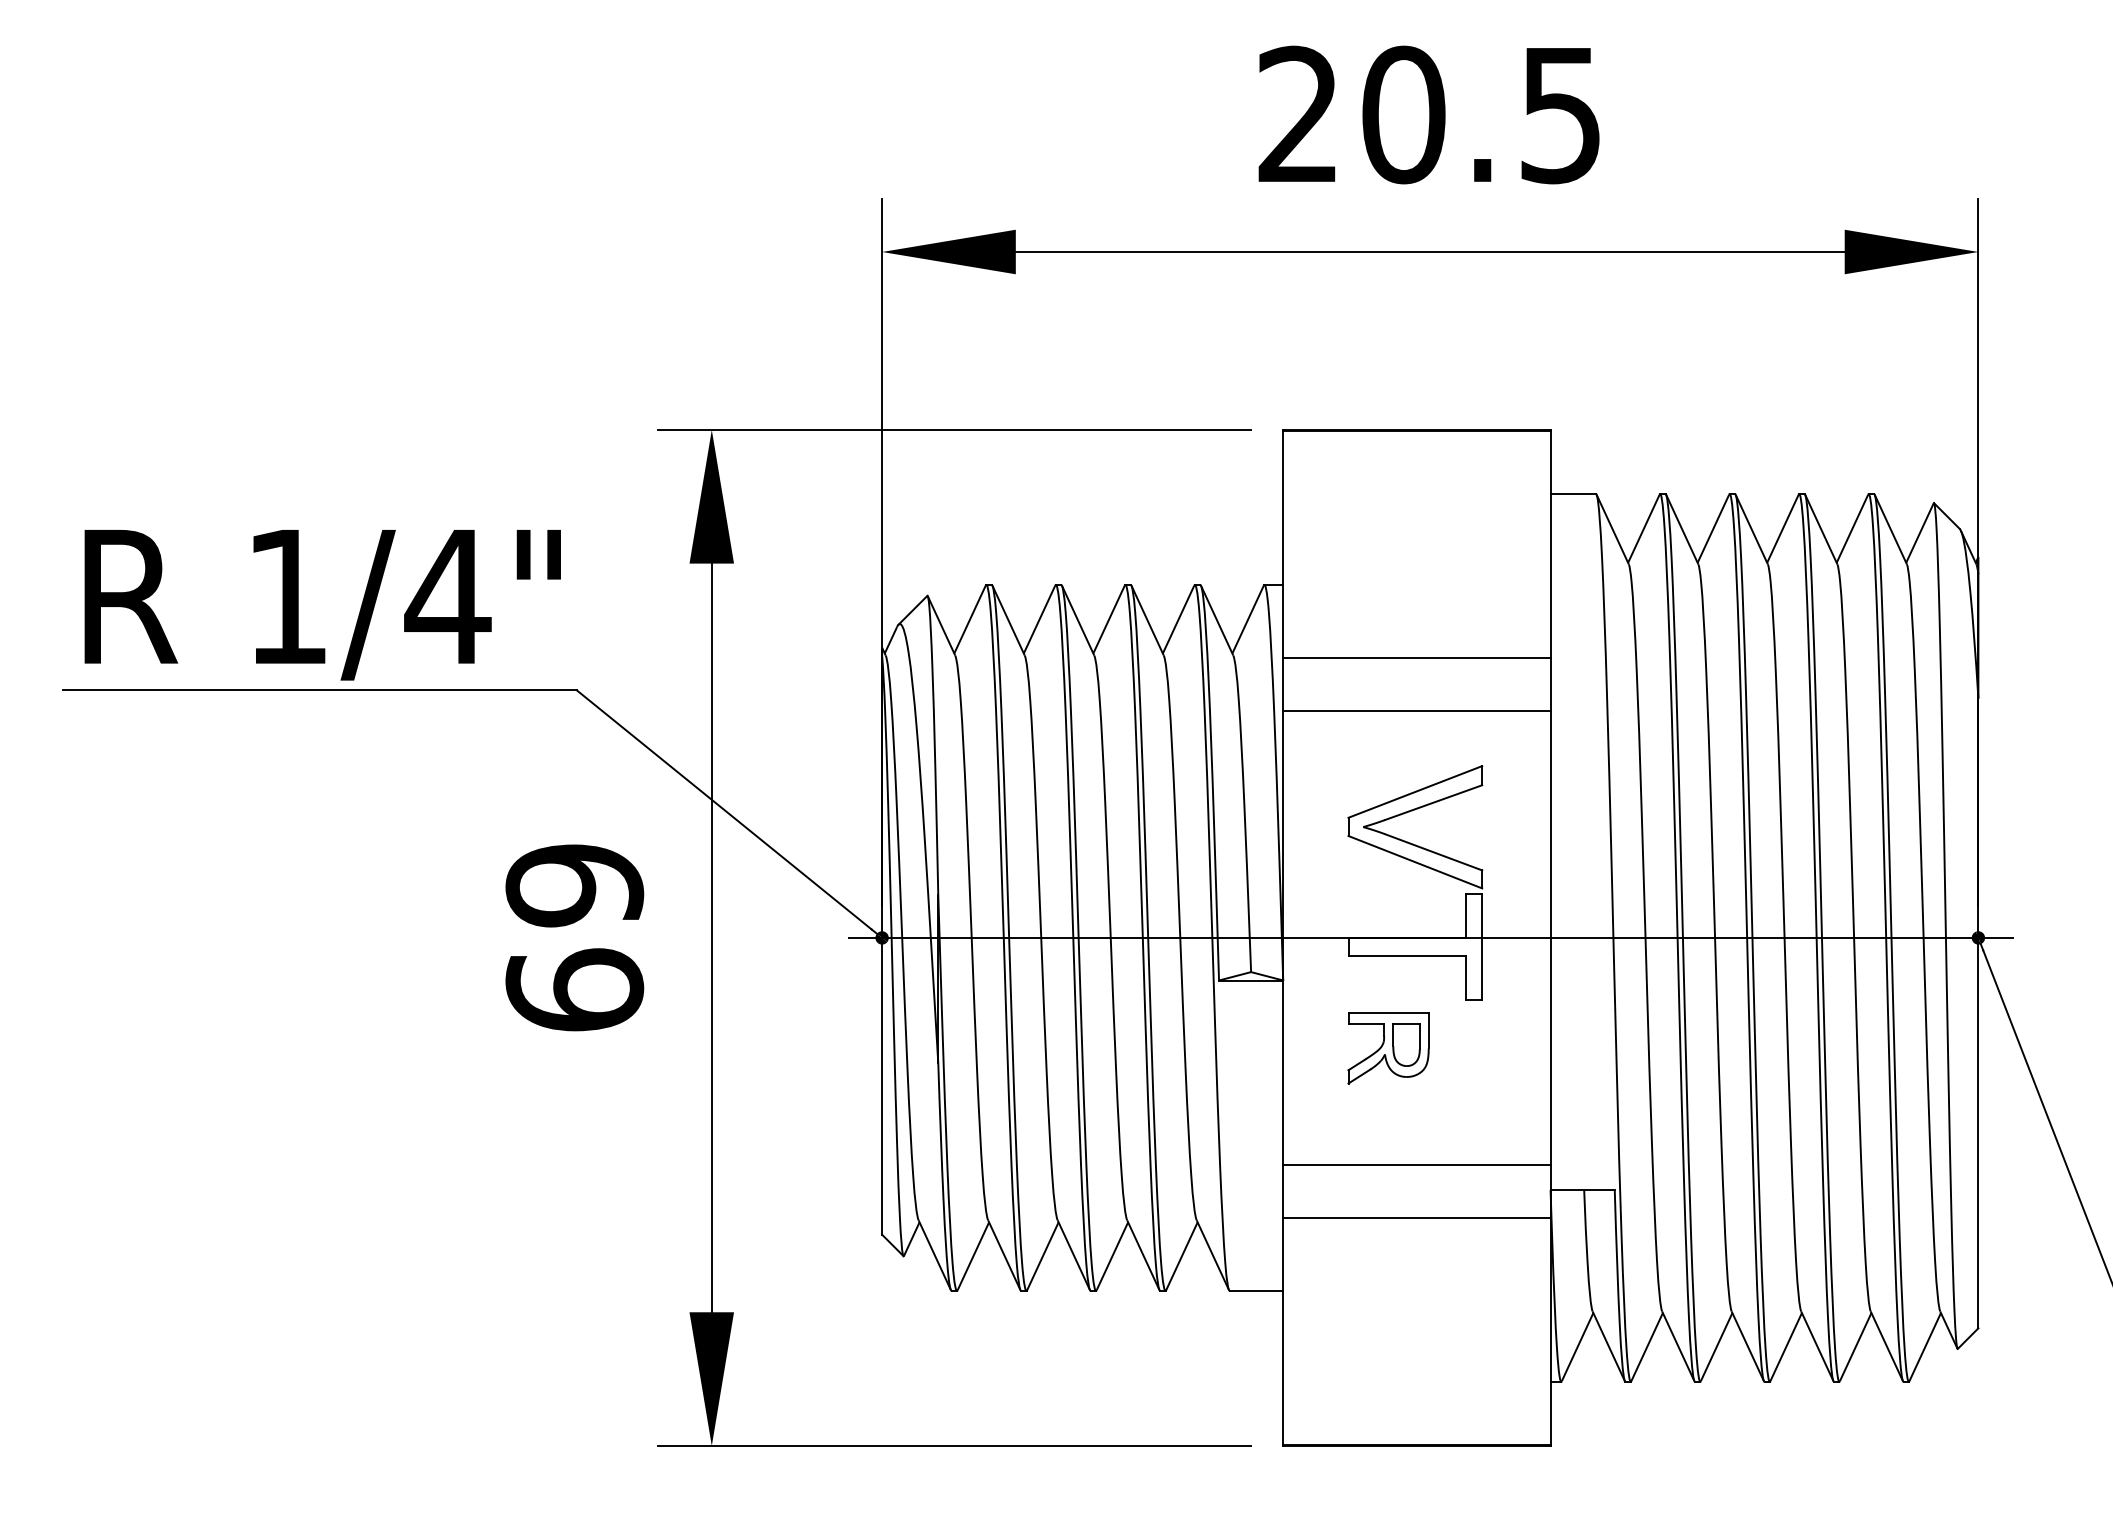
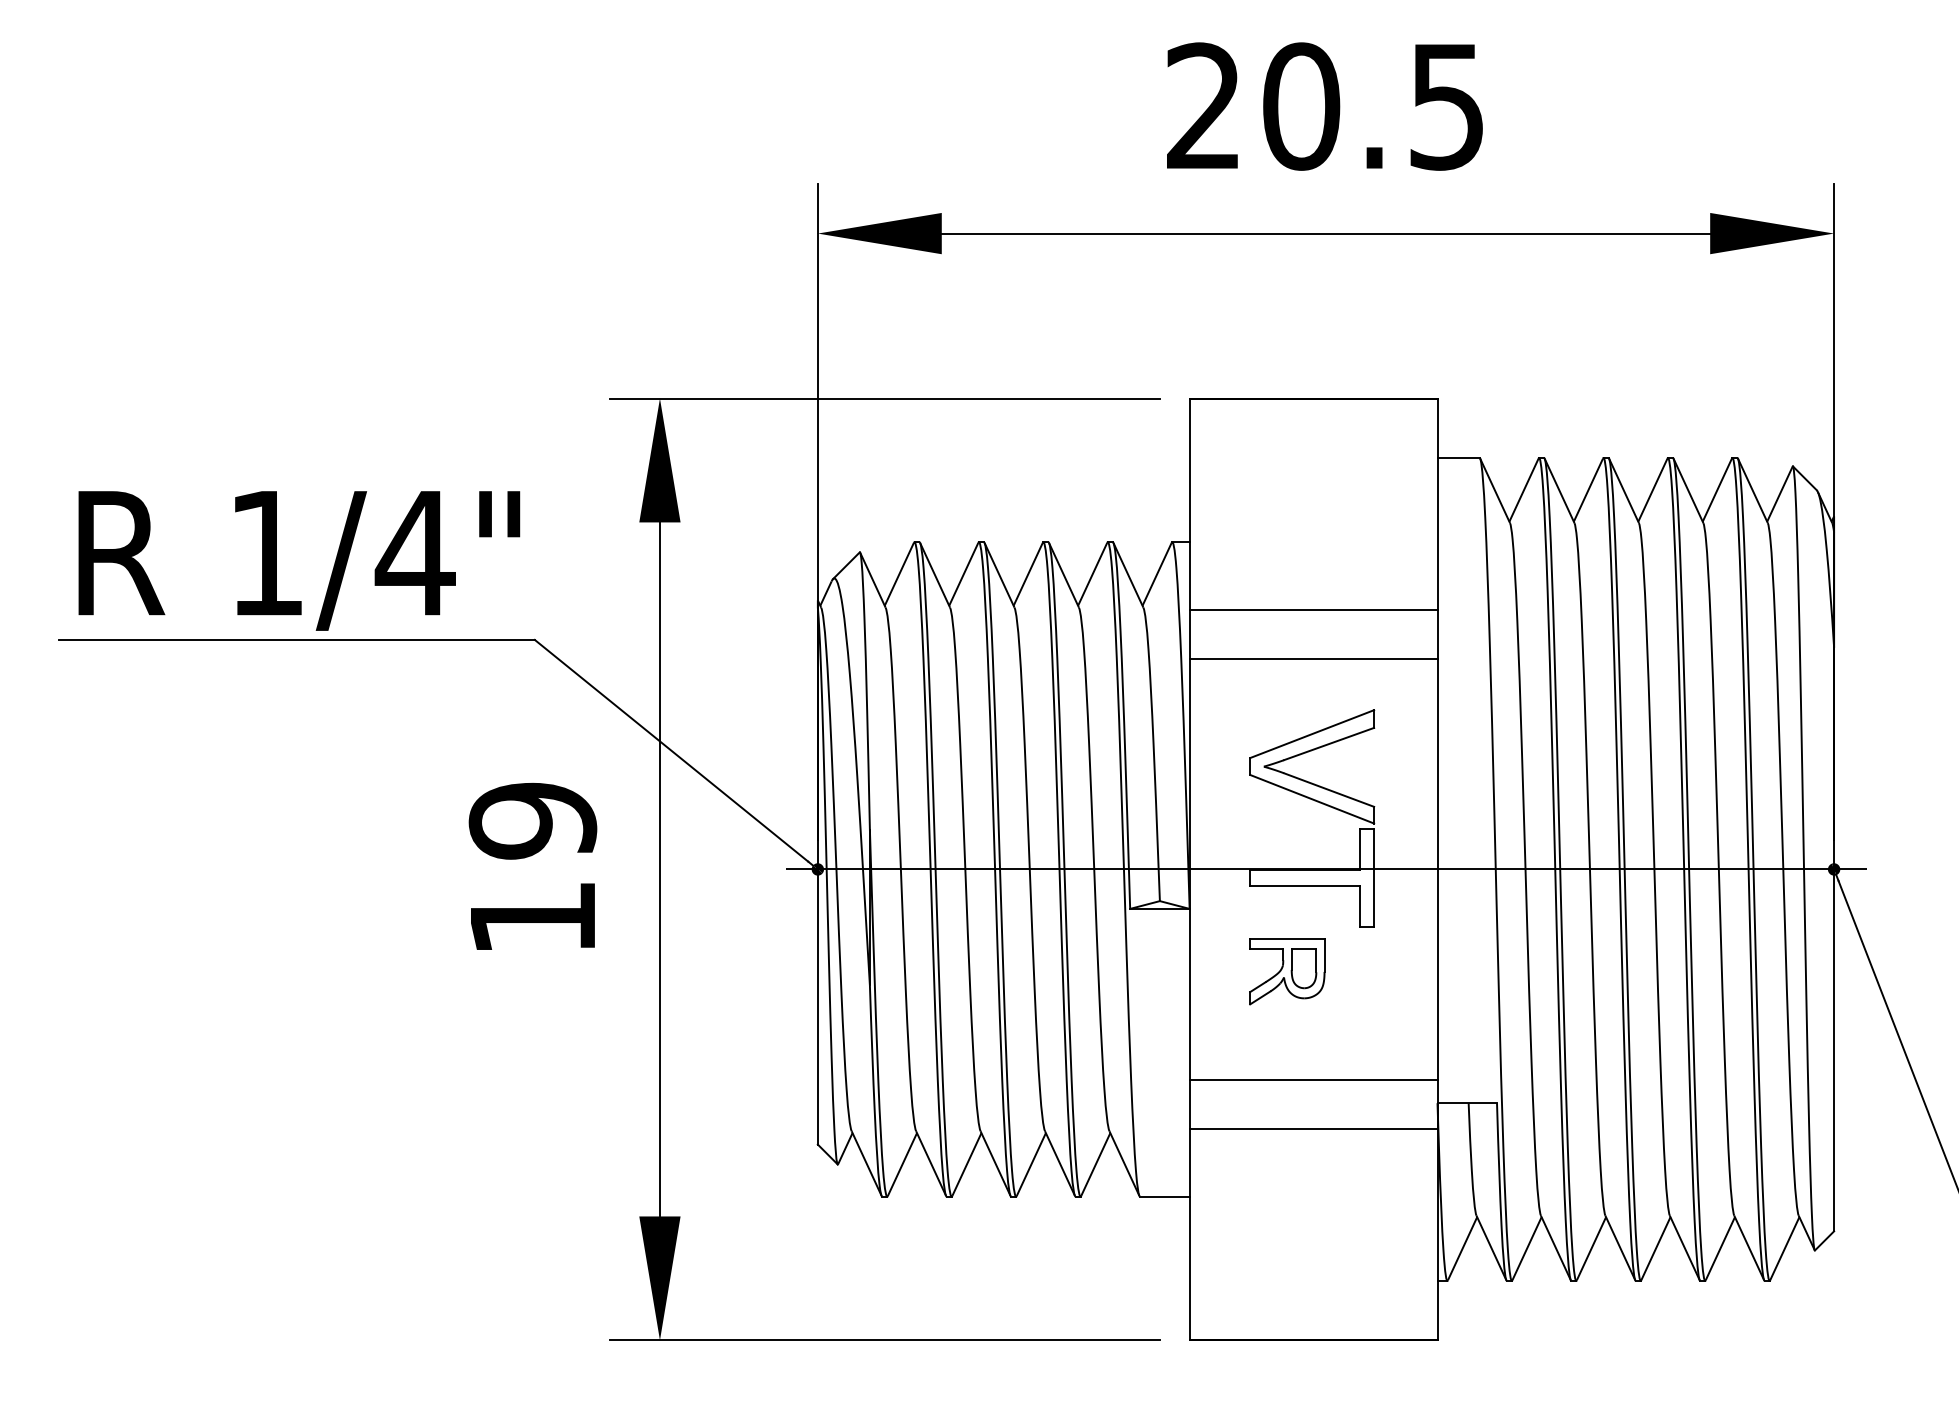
text: (574, 989) -> (532, 917), 69 -> 19

